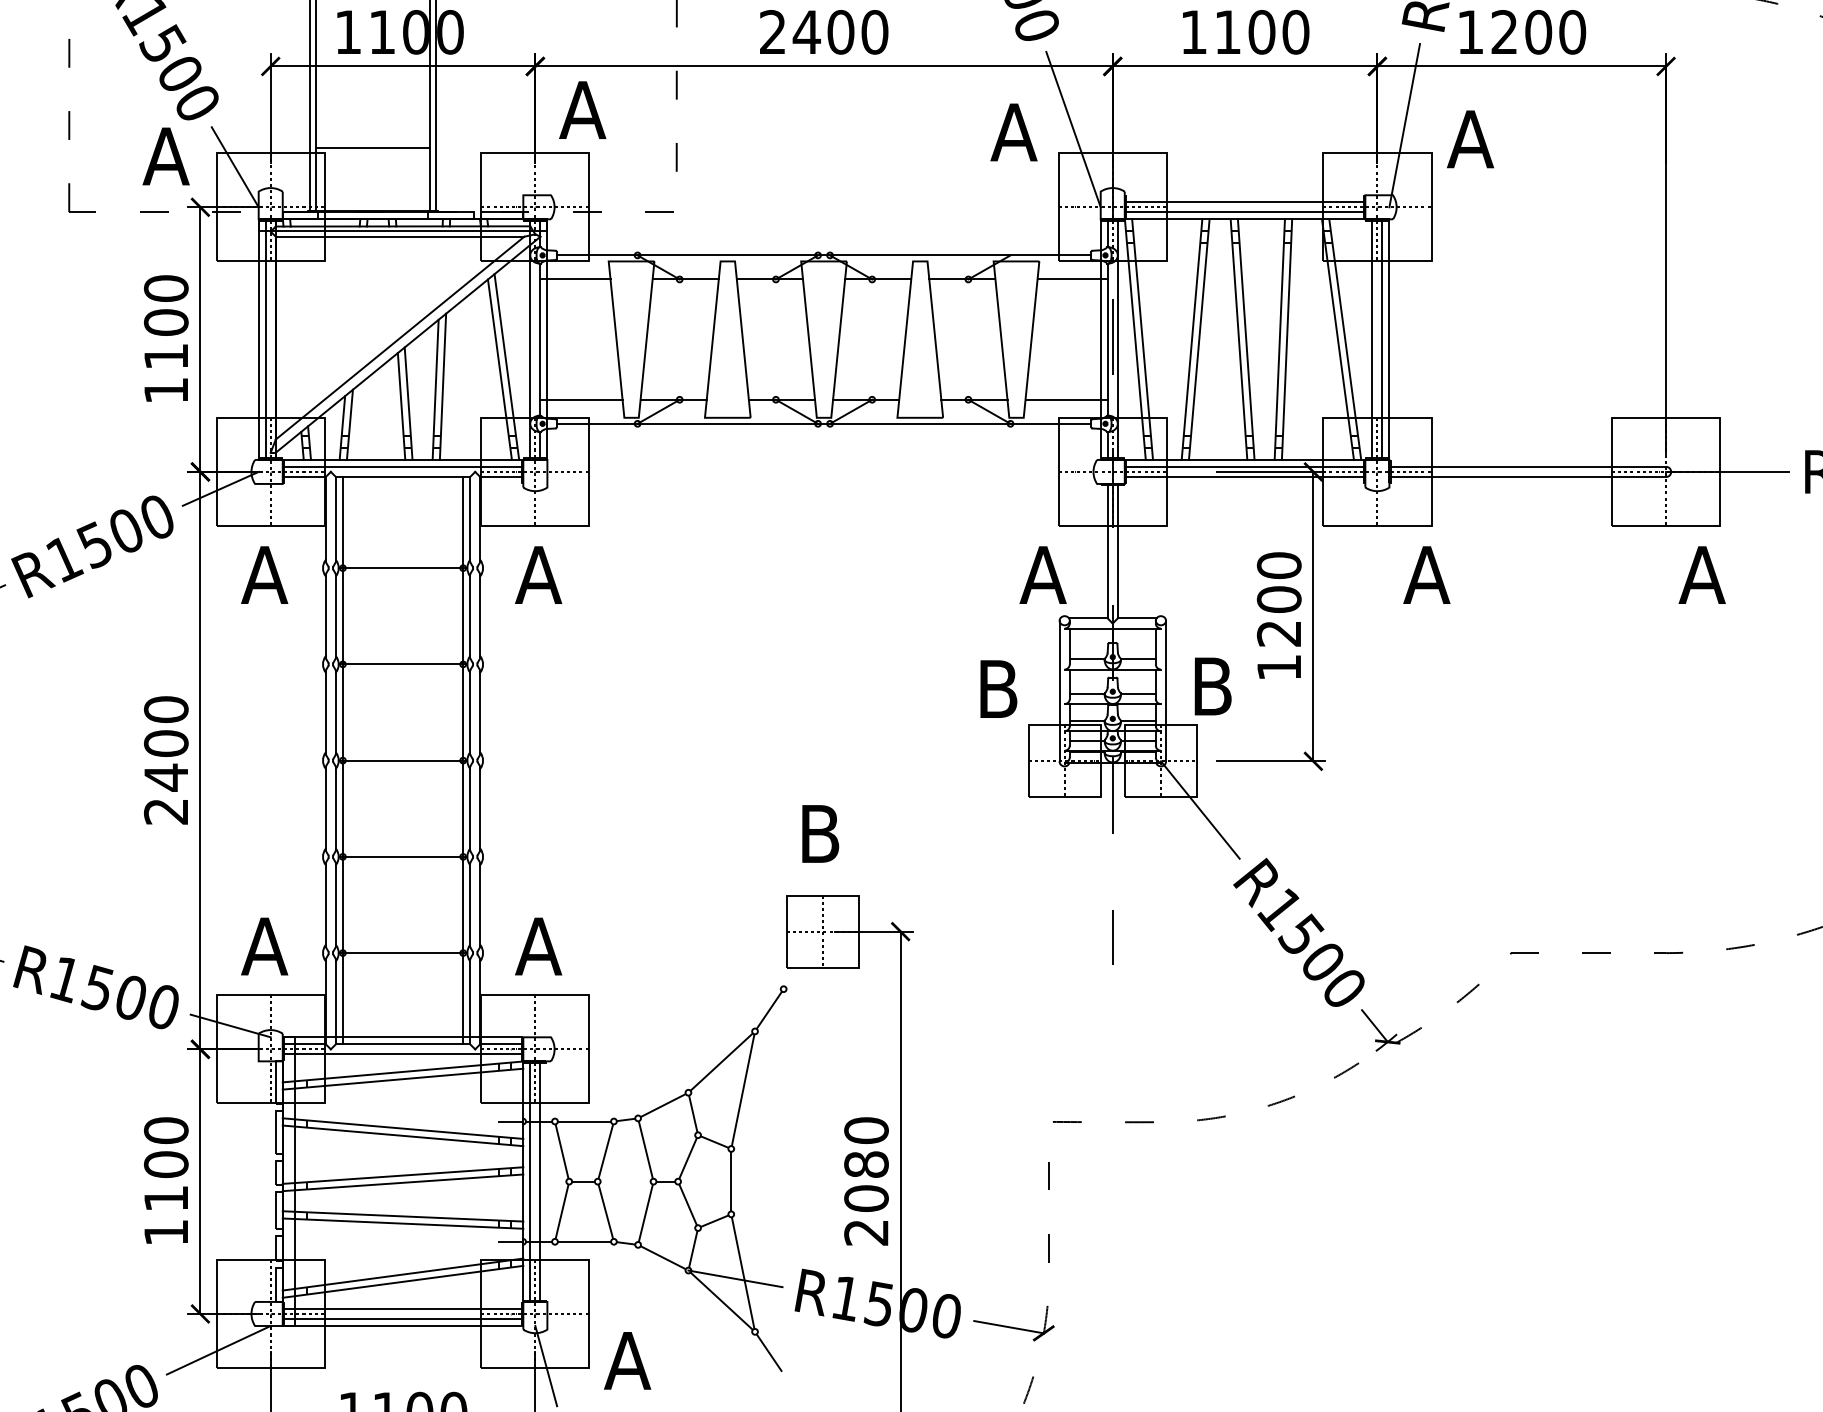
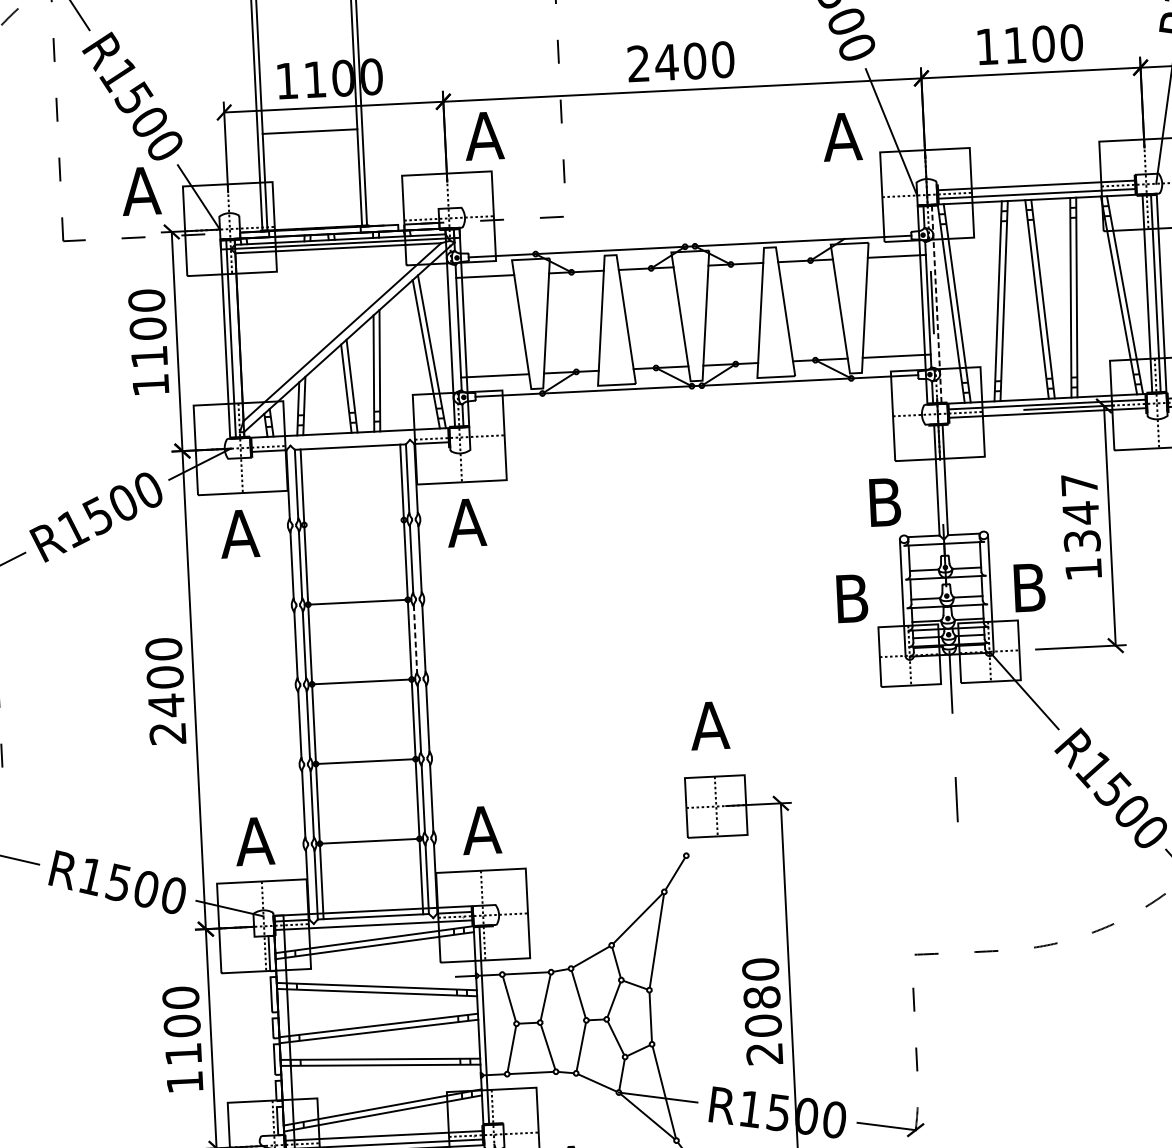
line: (372, 147) -> (309, 131), moved
line: (1117, 339) -> (936, 304), solid -> dashed
line: (402, 466) -> (349, 438), removed
line: (402, 568) -> (353, 522), removed
text: (1042, 574) -> (883, 501), A -> B
text: (1278, 599) -> (1080, 513), 1200 -> 1347
line: (470, 713) -> (415, 640), solid -> dashed
text: (819, 833) -> (709, 725), B -> A
line: (540, 1181) -> (492, 1024), removed
line: (511, 1241) -> (471, 1075), removed

